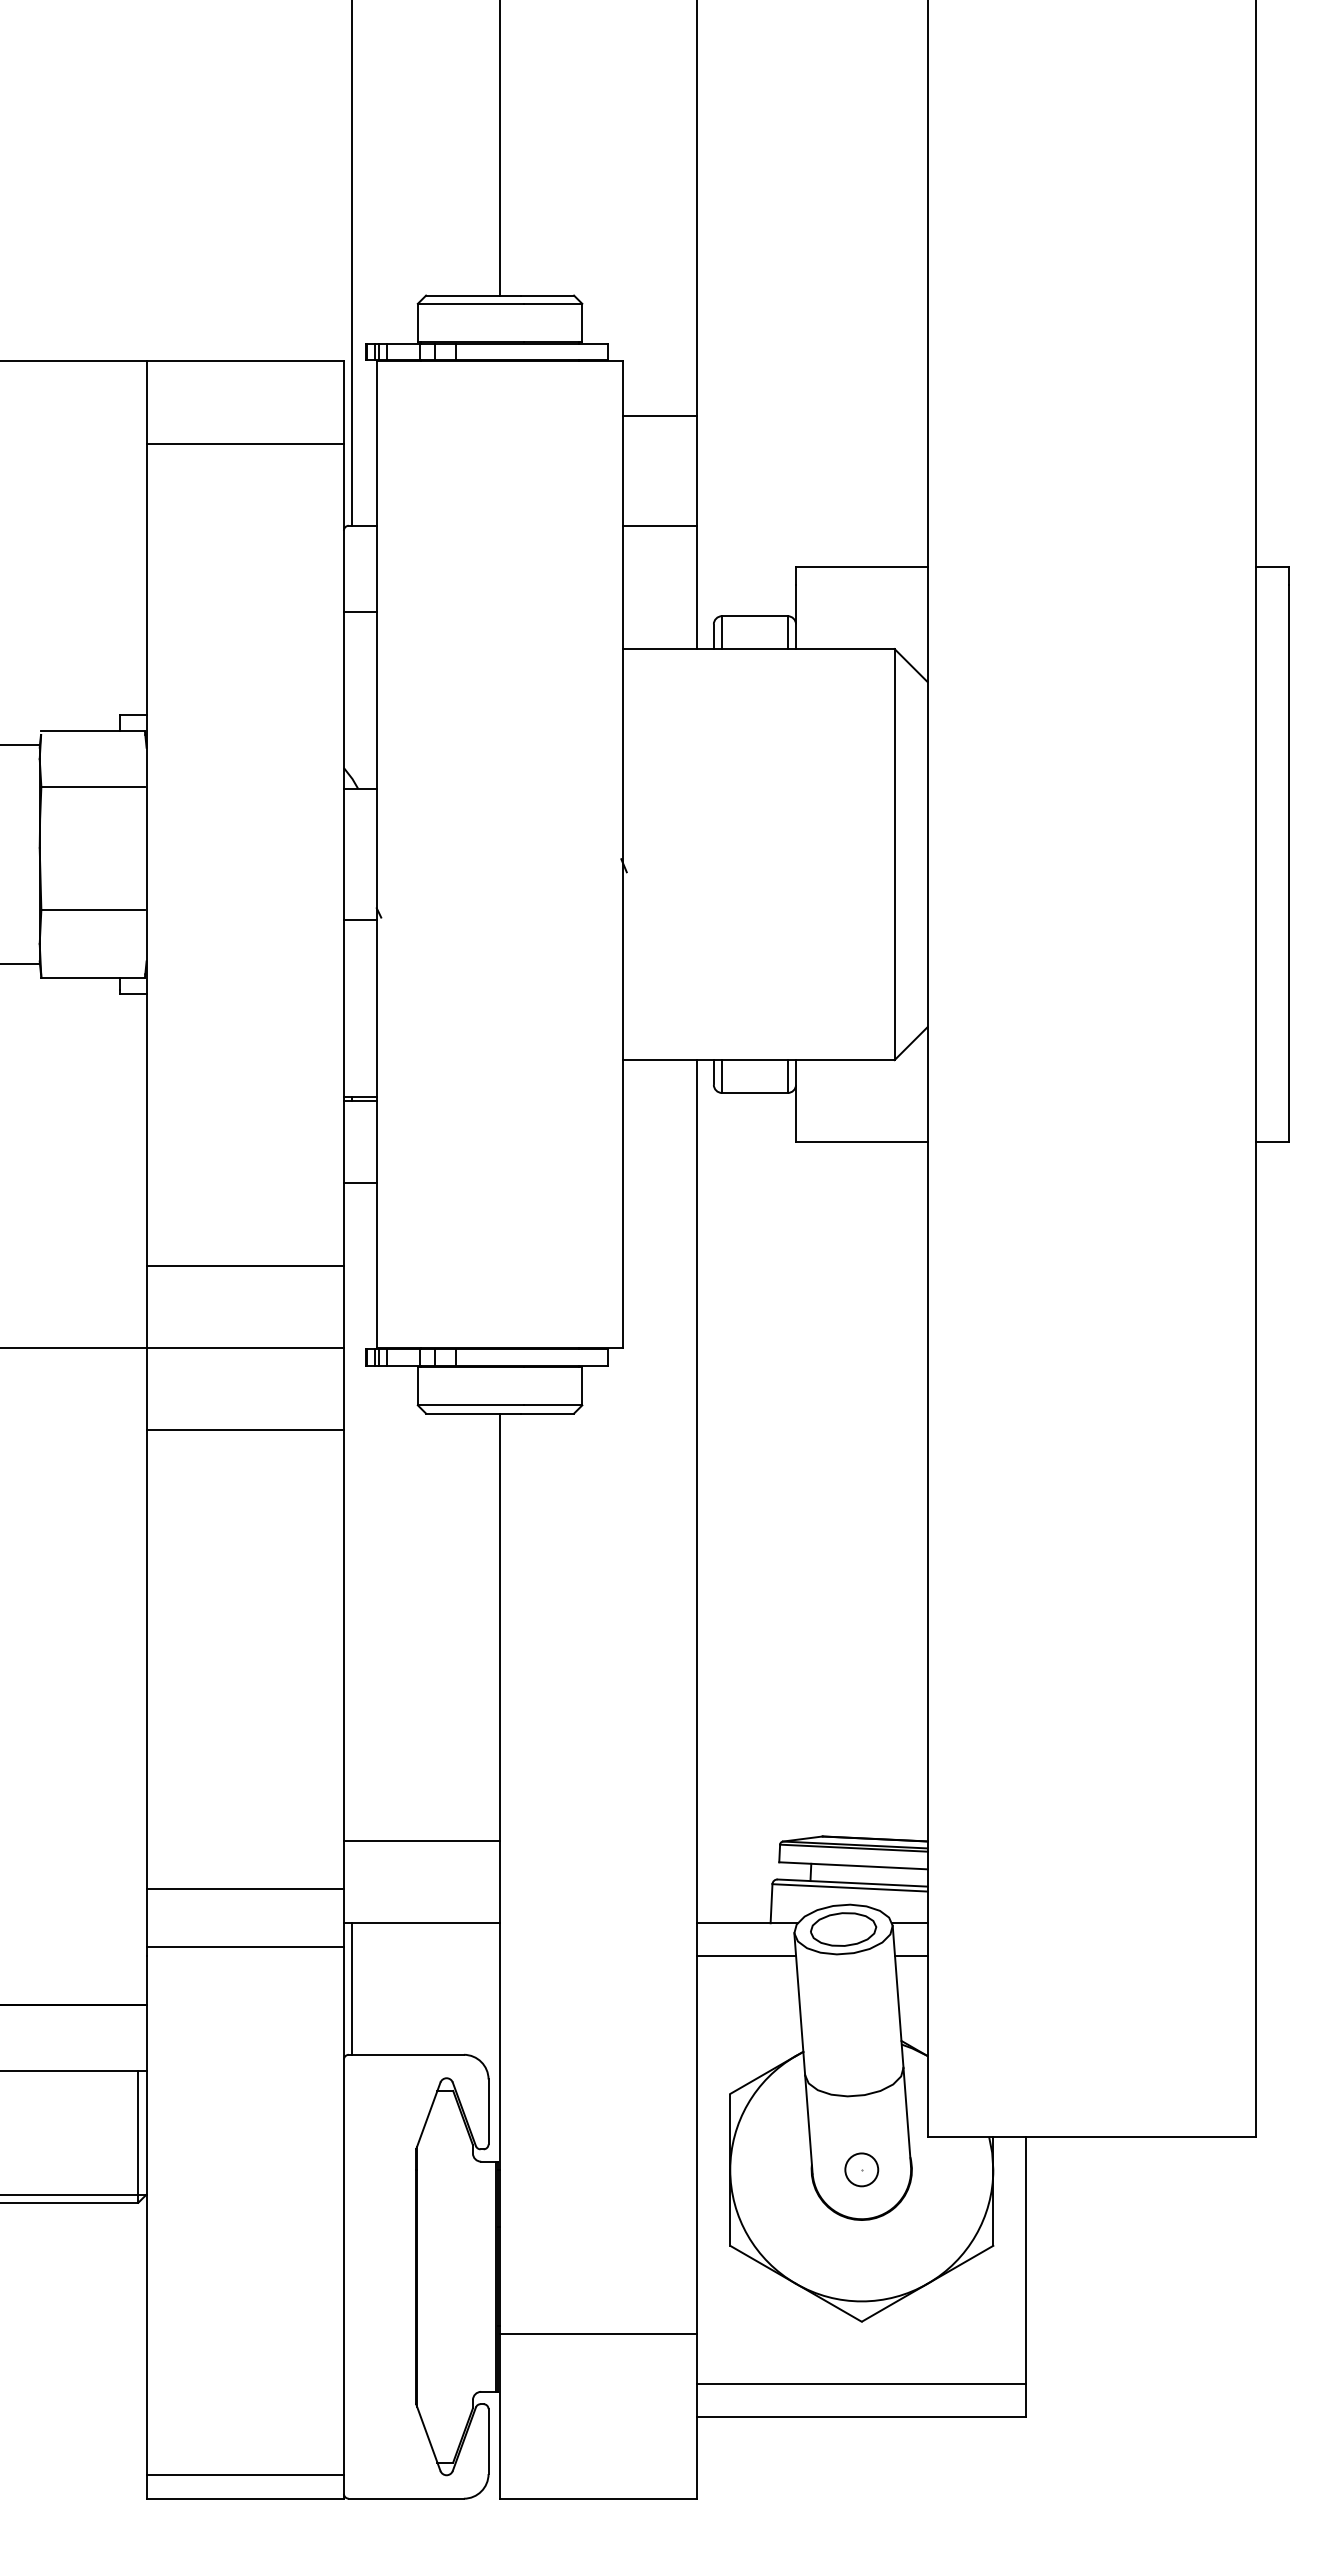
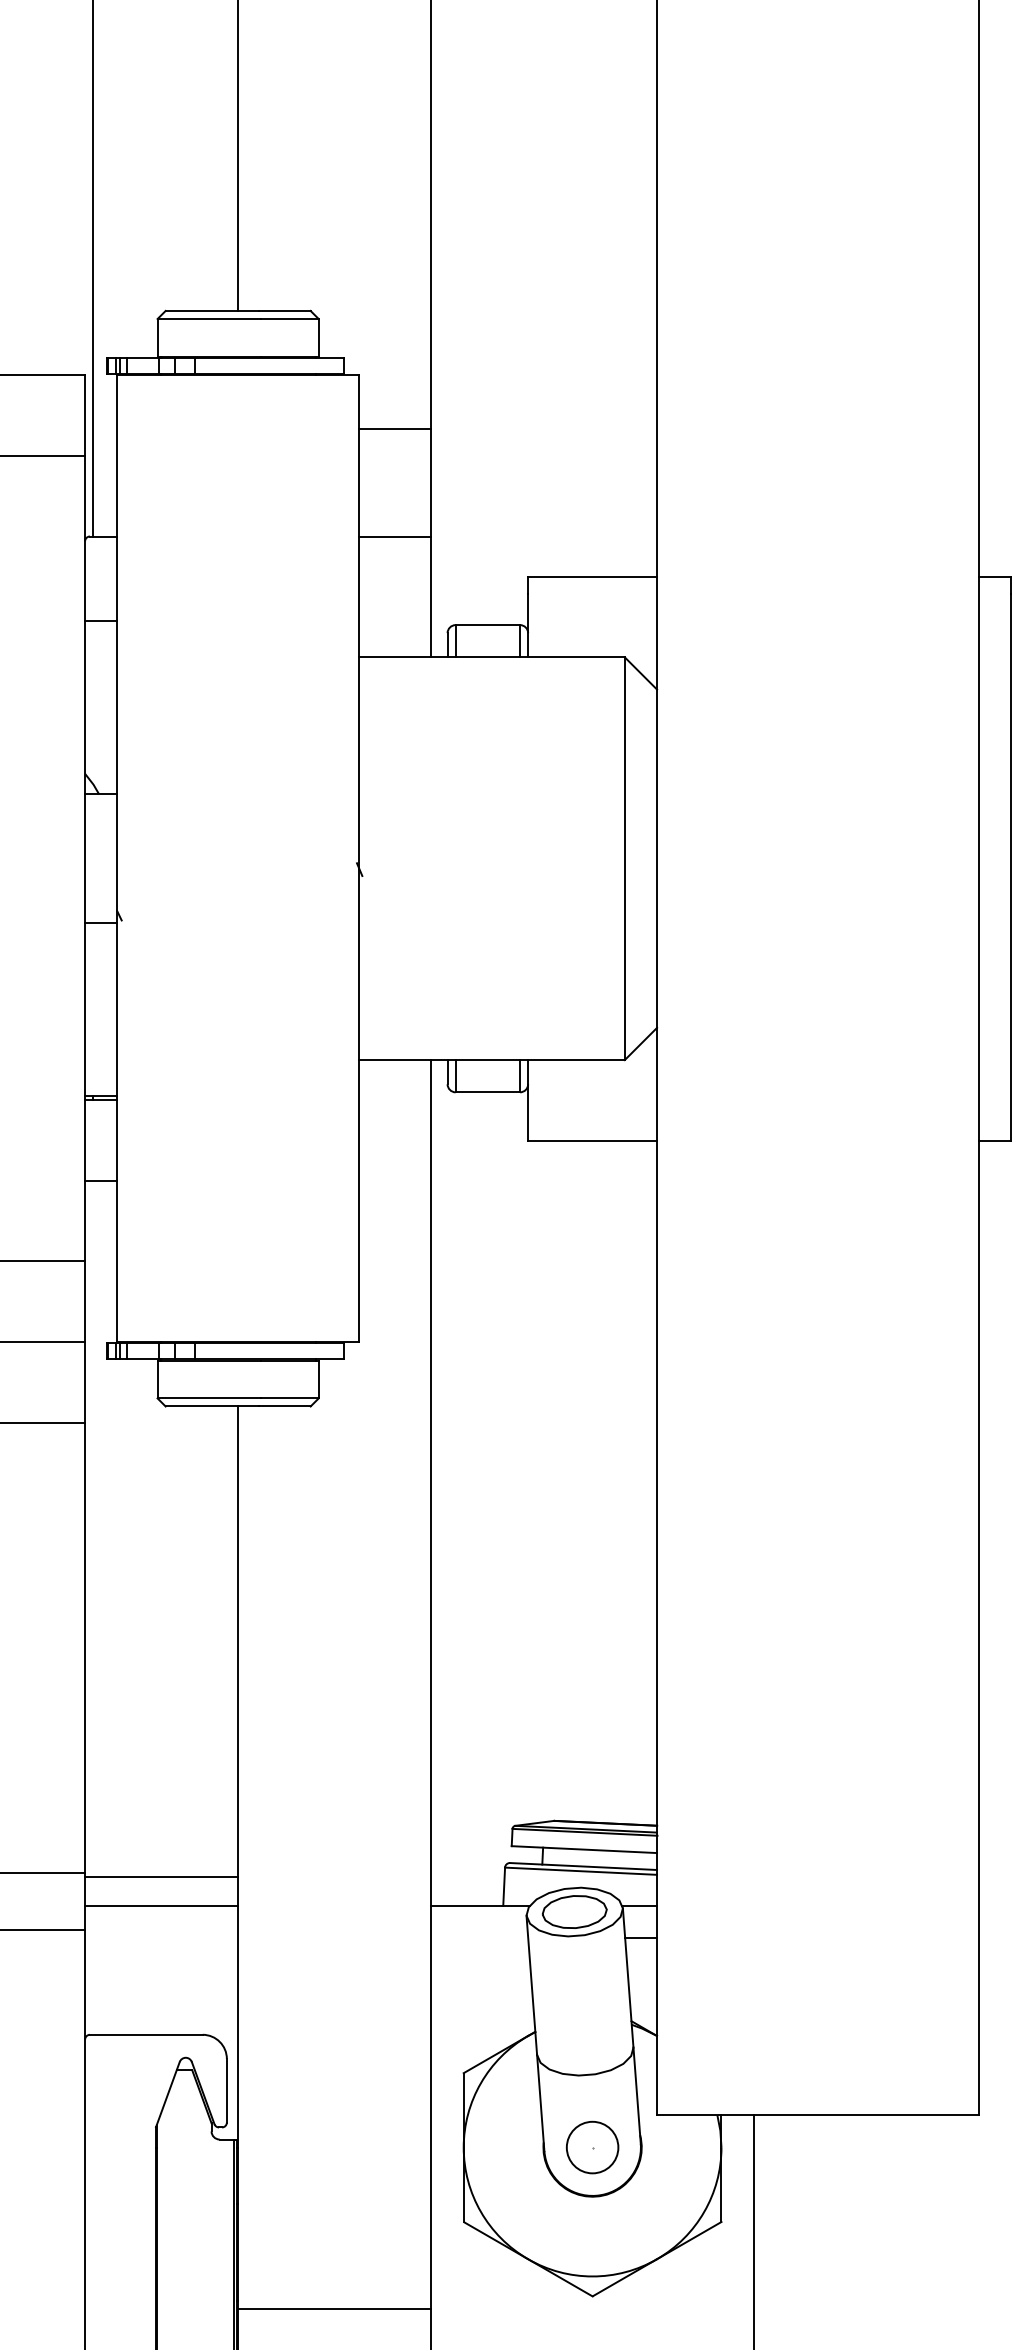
line: (421, 1841) -> (161, 1877), moved
line: (746, 1956) -> (479, 1938), removed
line: (352, 1988) -> (93, 1969), removed
circle: (861, 2169) -> (592, 2147), size x1.6

